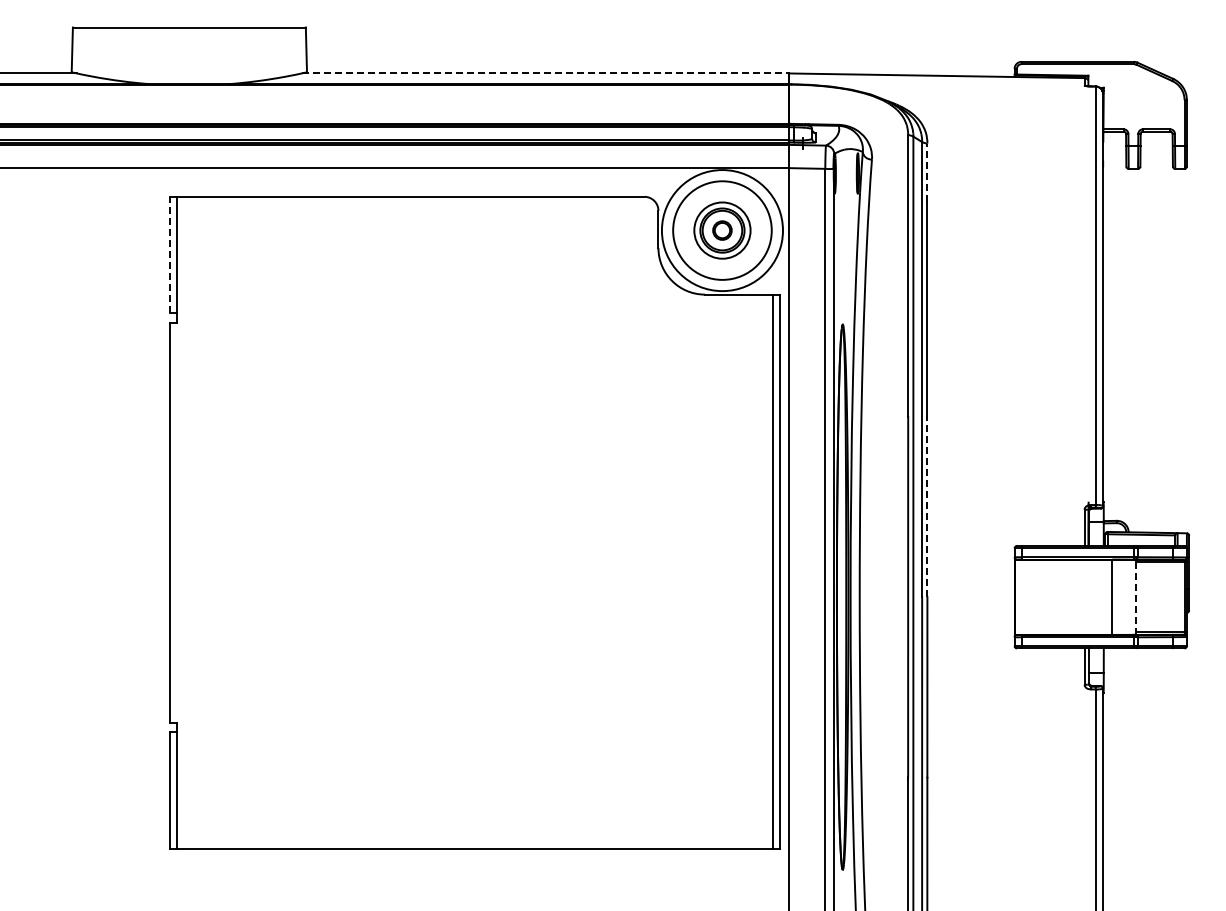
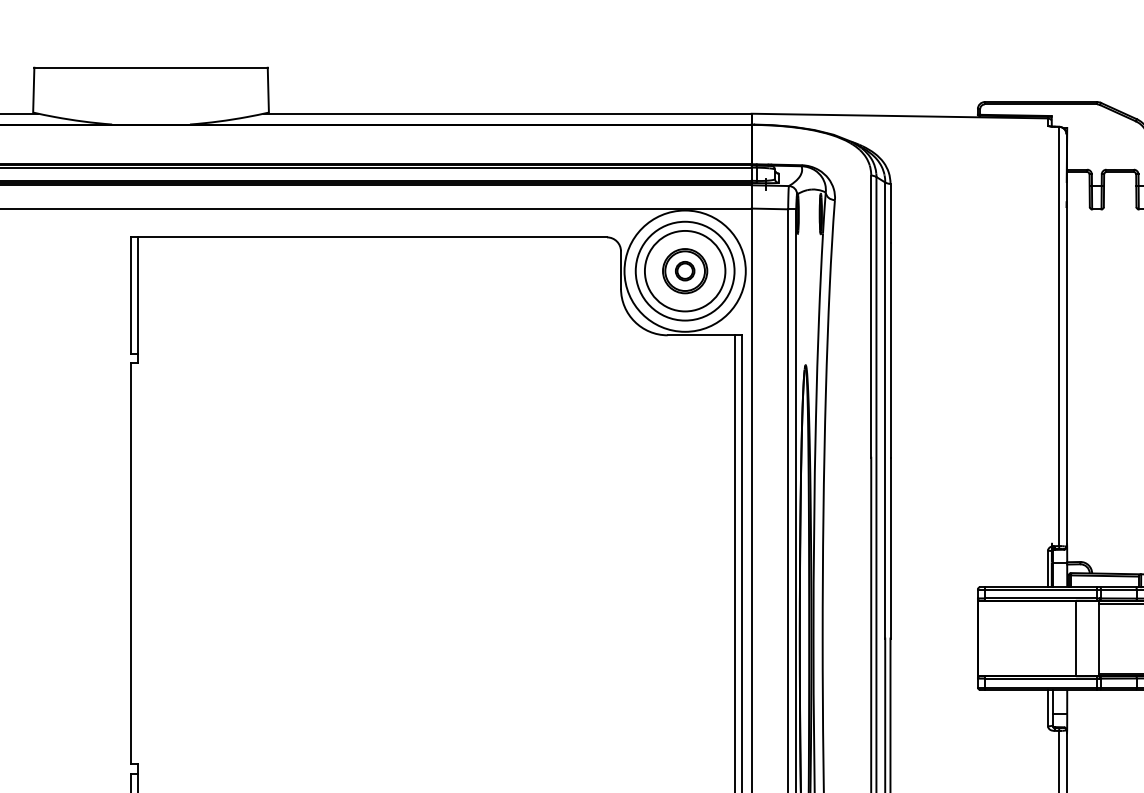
line: (545, 73) -> (507, 113), dashed -> solid
line: (927, 172) -> (890, 212), dashed -> solid
circle: (722, 230) -> (685, 271), size x1.43
line: (169, 254) -> (131, 295), dashed -> solid
line: (927, 506) -> (890, 547), dashed -> solid
line: (1135, 597) -> (1098, 638), dashed -> solid

